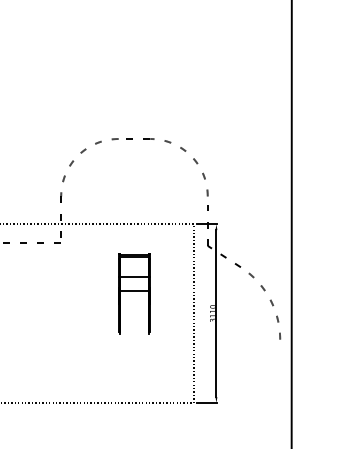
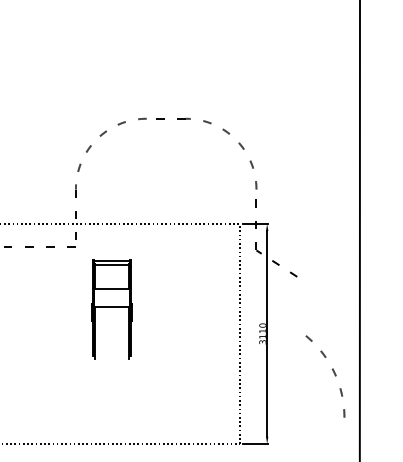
part: (134, 293) -> (112, 309), moved
arc: (270, 302) -> (332, 371), moved

